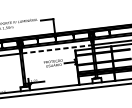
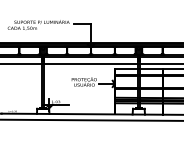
line: (57, 49) -> (91, 64), dashed -> solid

